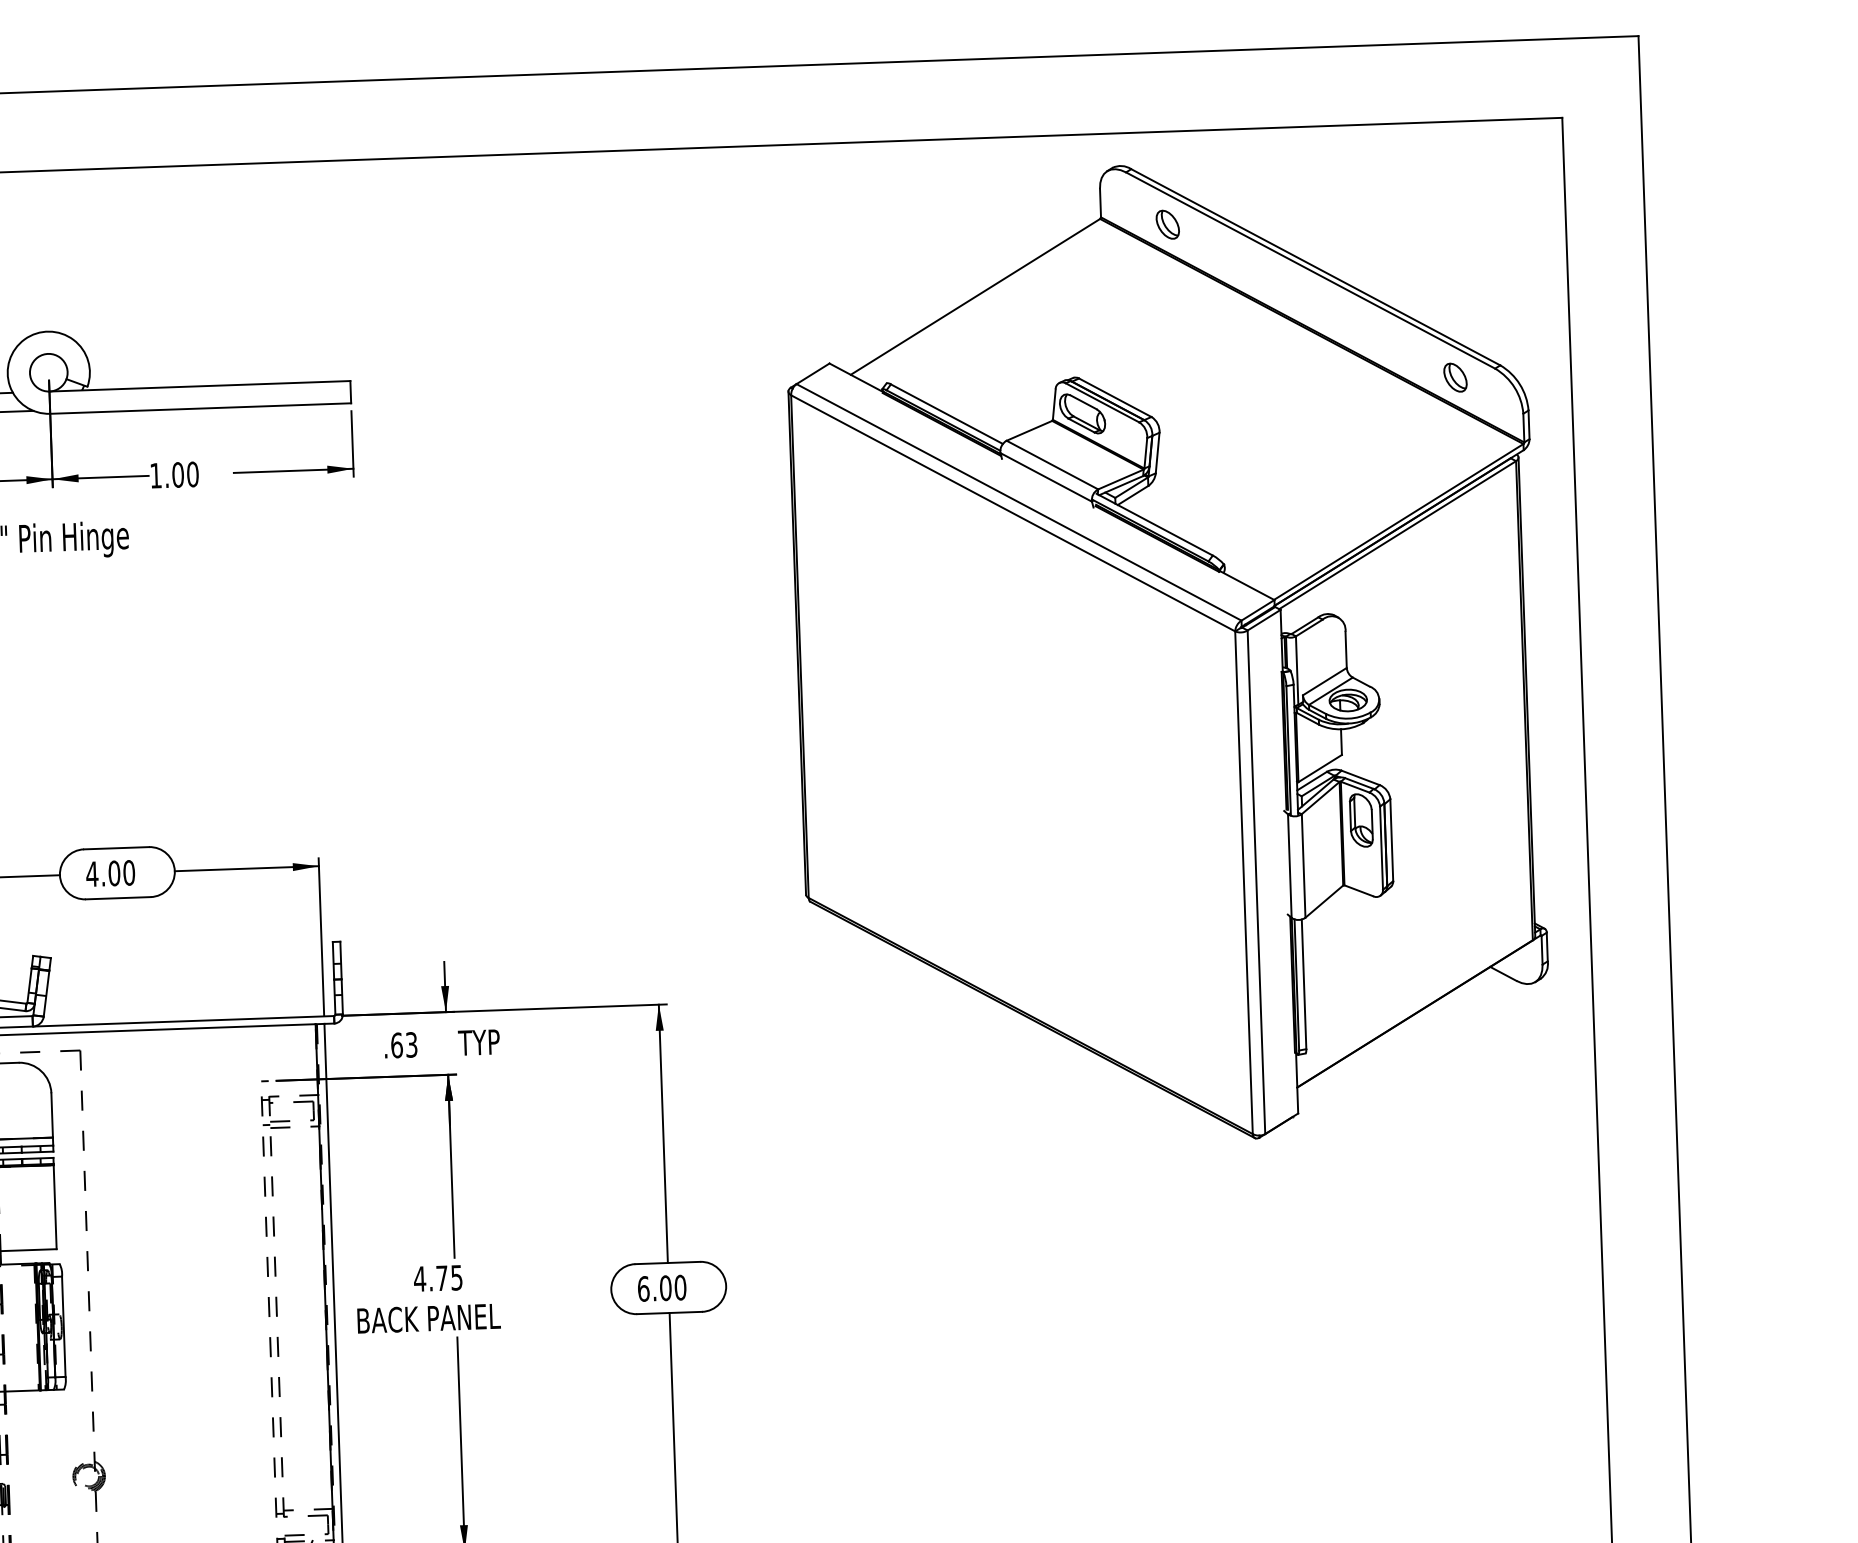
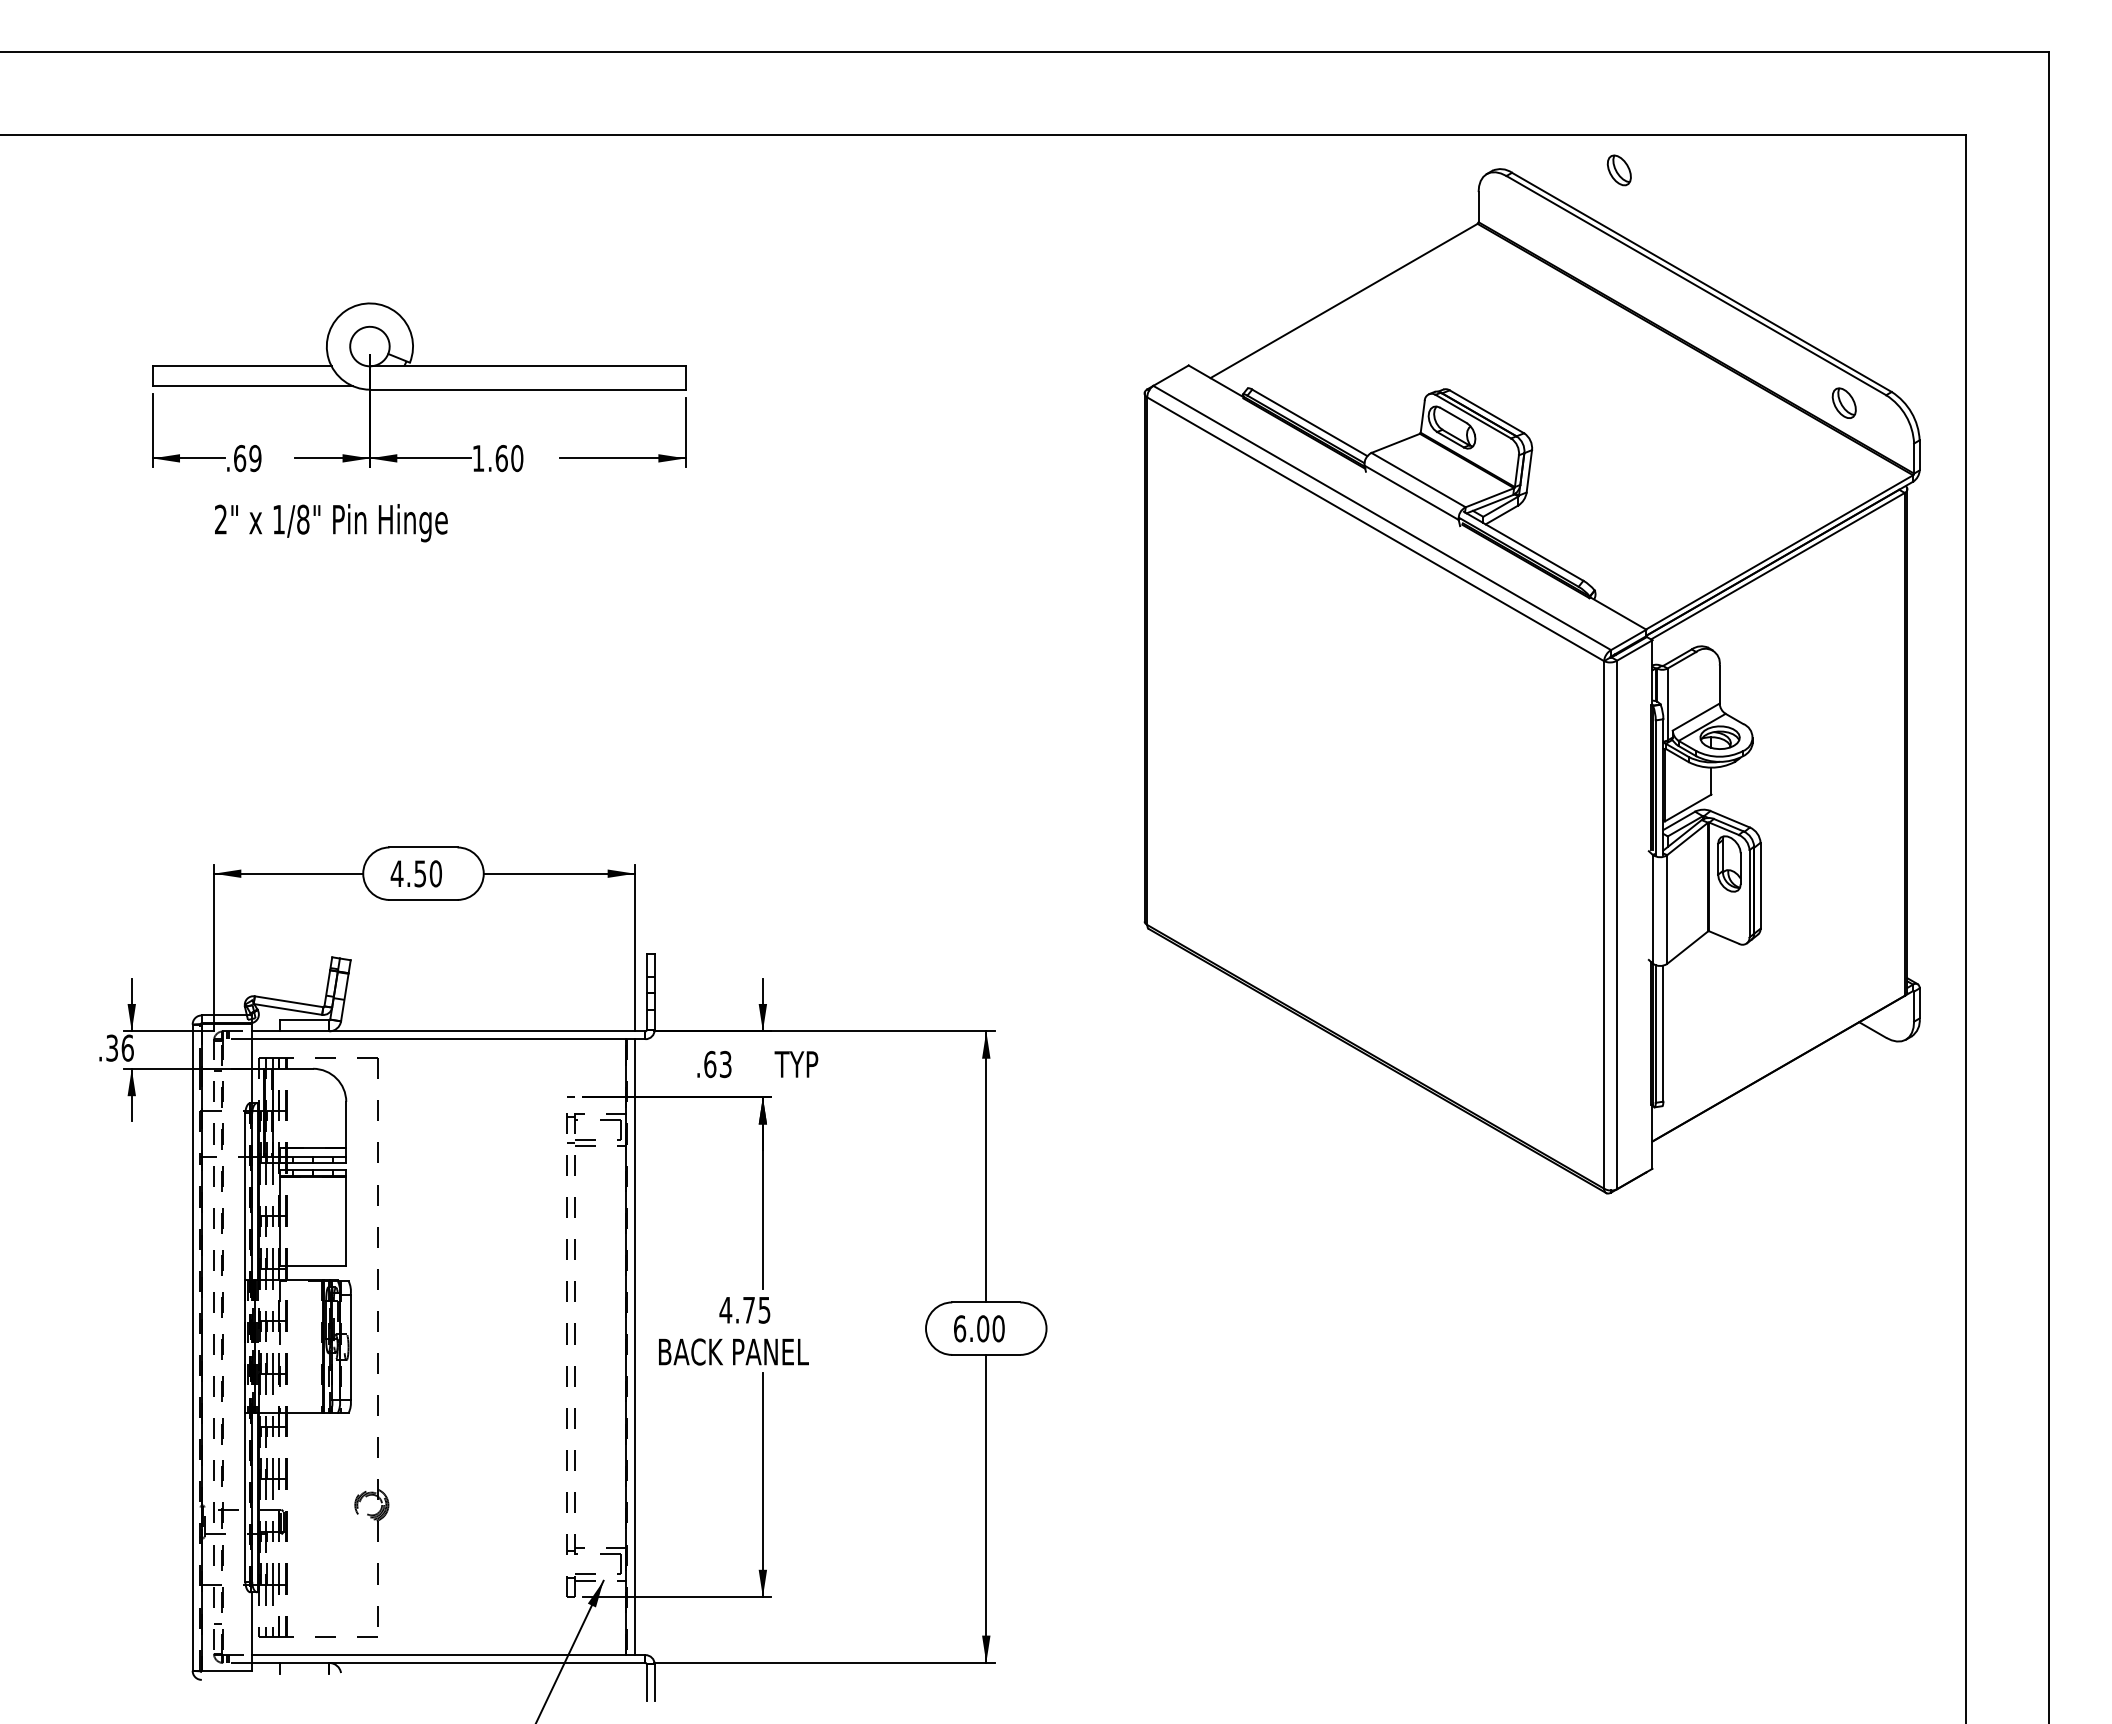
part: (1167, 224) -> (1618, 170), moved
text: (177, 475) -> (501, 458), 1.00 -> 1.60
text: (114, 873) -> (420, 873), 4.00 -> 4.50

